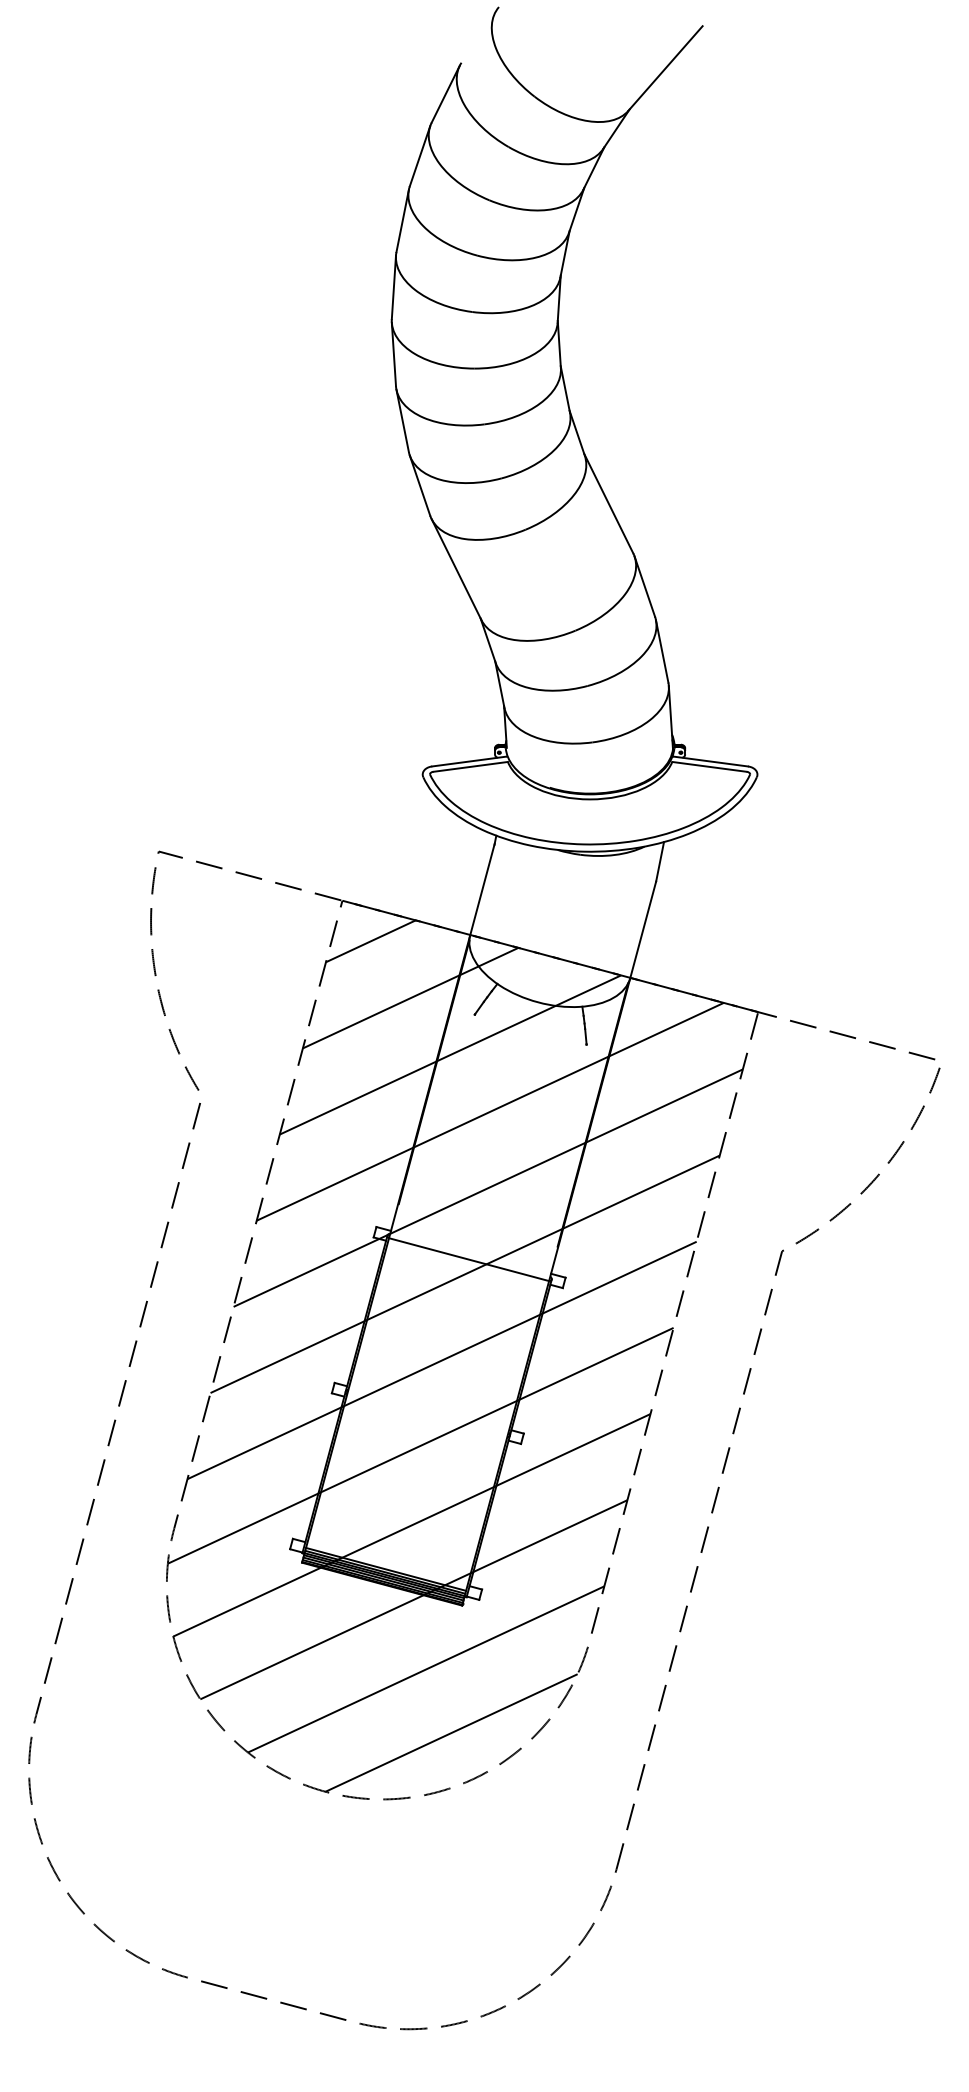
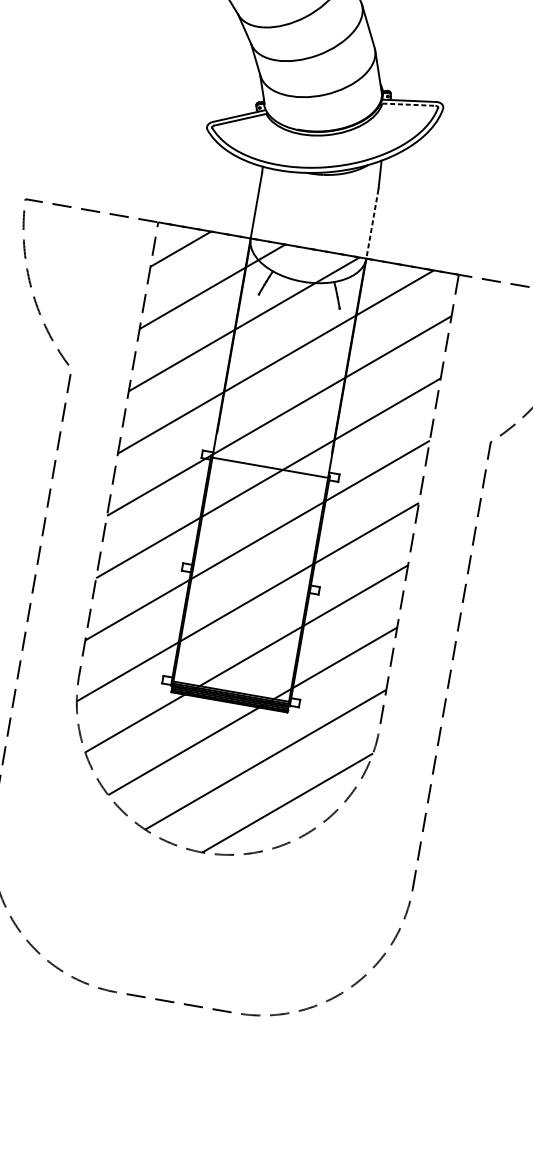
line: (709, 766) -> (408, 104), solid -> dashed
line: (643, 930) -> (372, 224), solid -> dashed

